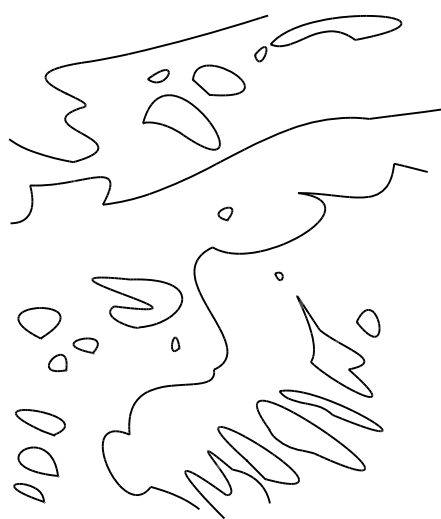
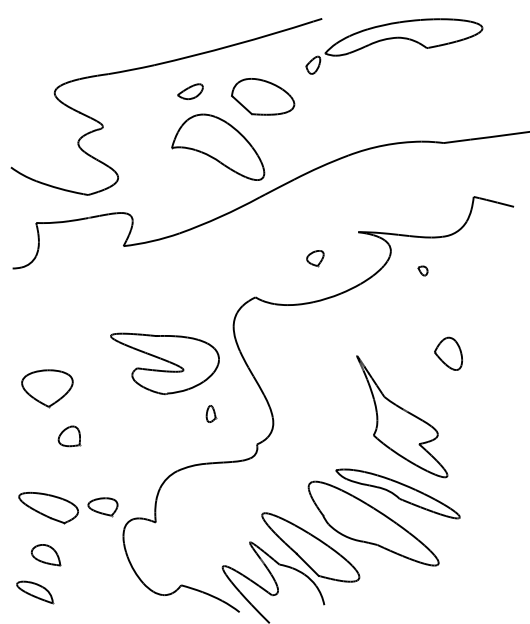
part: (225, 213) -> (315, 257), moved
part: (278, 276) -> (422, 271), moved
part: (368, 323) -> (448, 354), moved
part: (85, 345) -> (102, 506), moved
part: (38, 461) -> (46, 554), size x0.6

